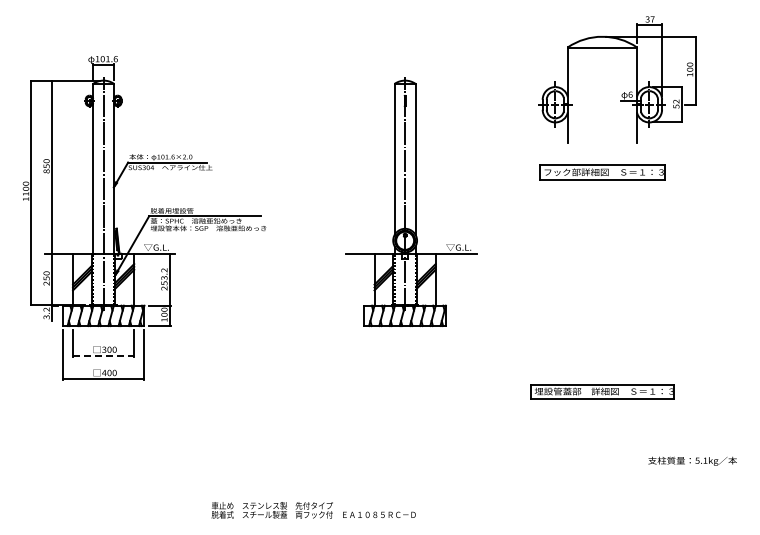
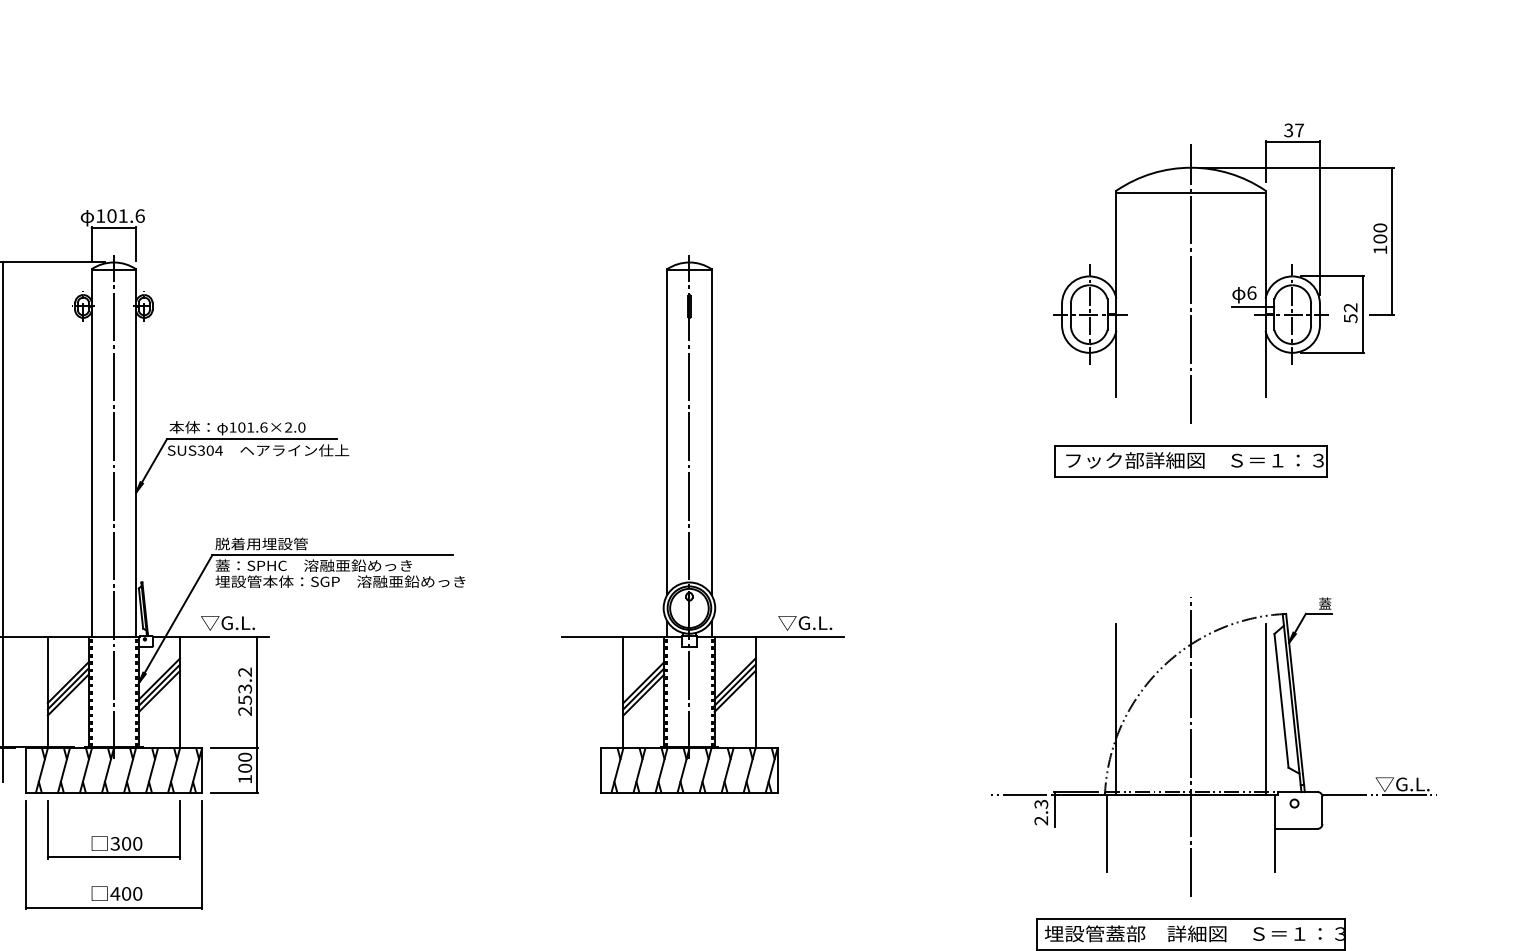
line: (602, 90) -> (1191, 283), added
part: (411, 202) -> (703, 525), moved
part: (602, 304) -> (1191, 745), added
line: (103, 356) -> (113, 858), dashed -> solid

